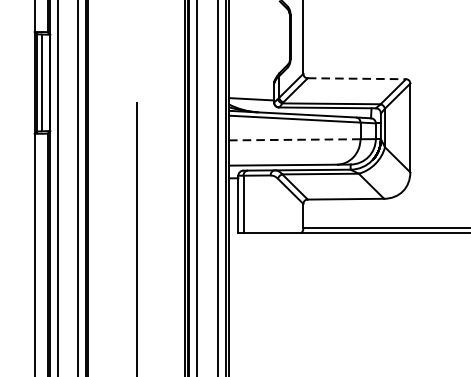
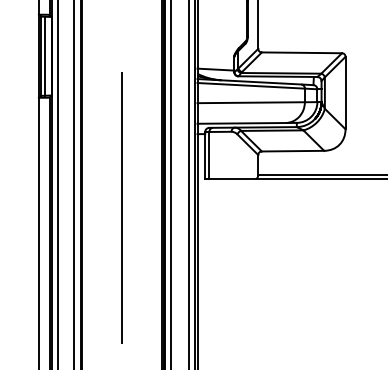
line: (357, 78) -> (302, 52), dashed -> solid
line: (295, 139) -> (251, 102), dashed -> solid

